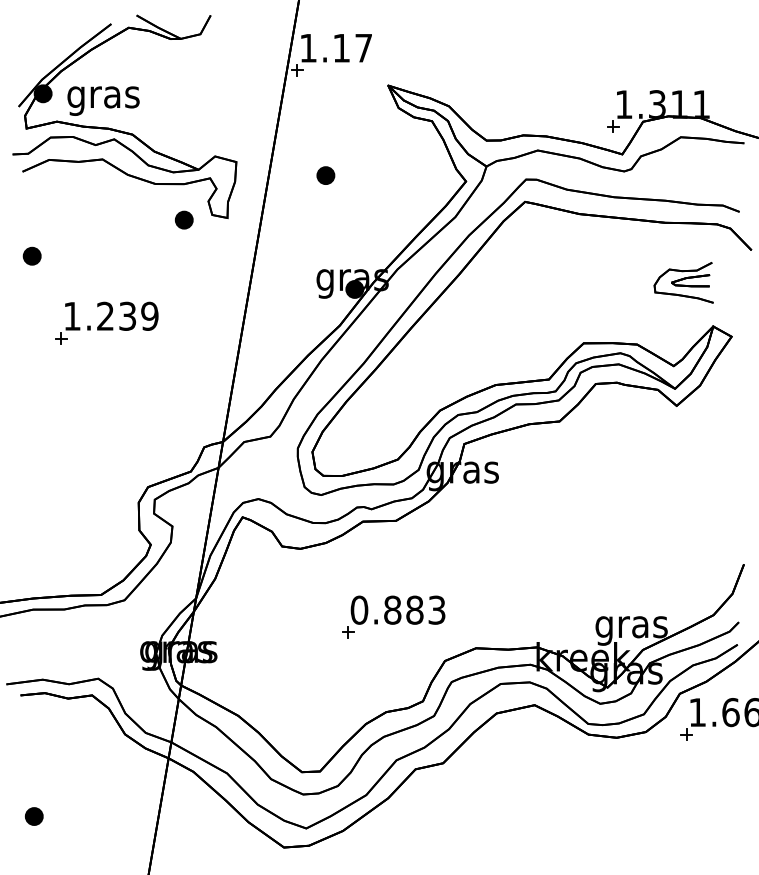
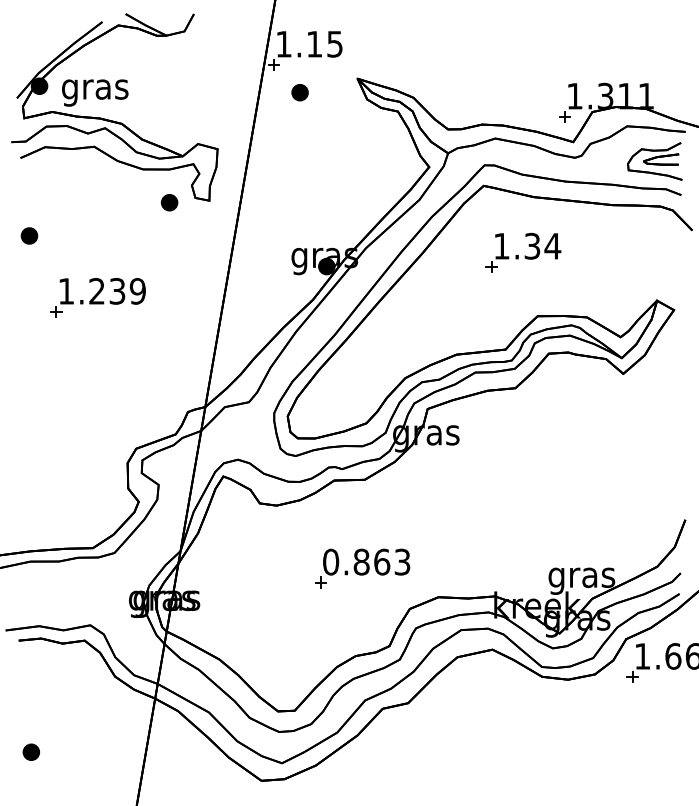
text: (363, 48) -> (334, 44), 1.17 -> 1.15
part: (325, 175) -> (299, 92), moved
part: (568, 274) -> (523, 252), added
part: (683, 282) -> (654, 161), moved
text: (415, 609) -> (382, 561), 0.883 -> 0.863

